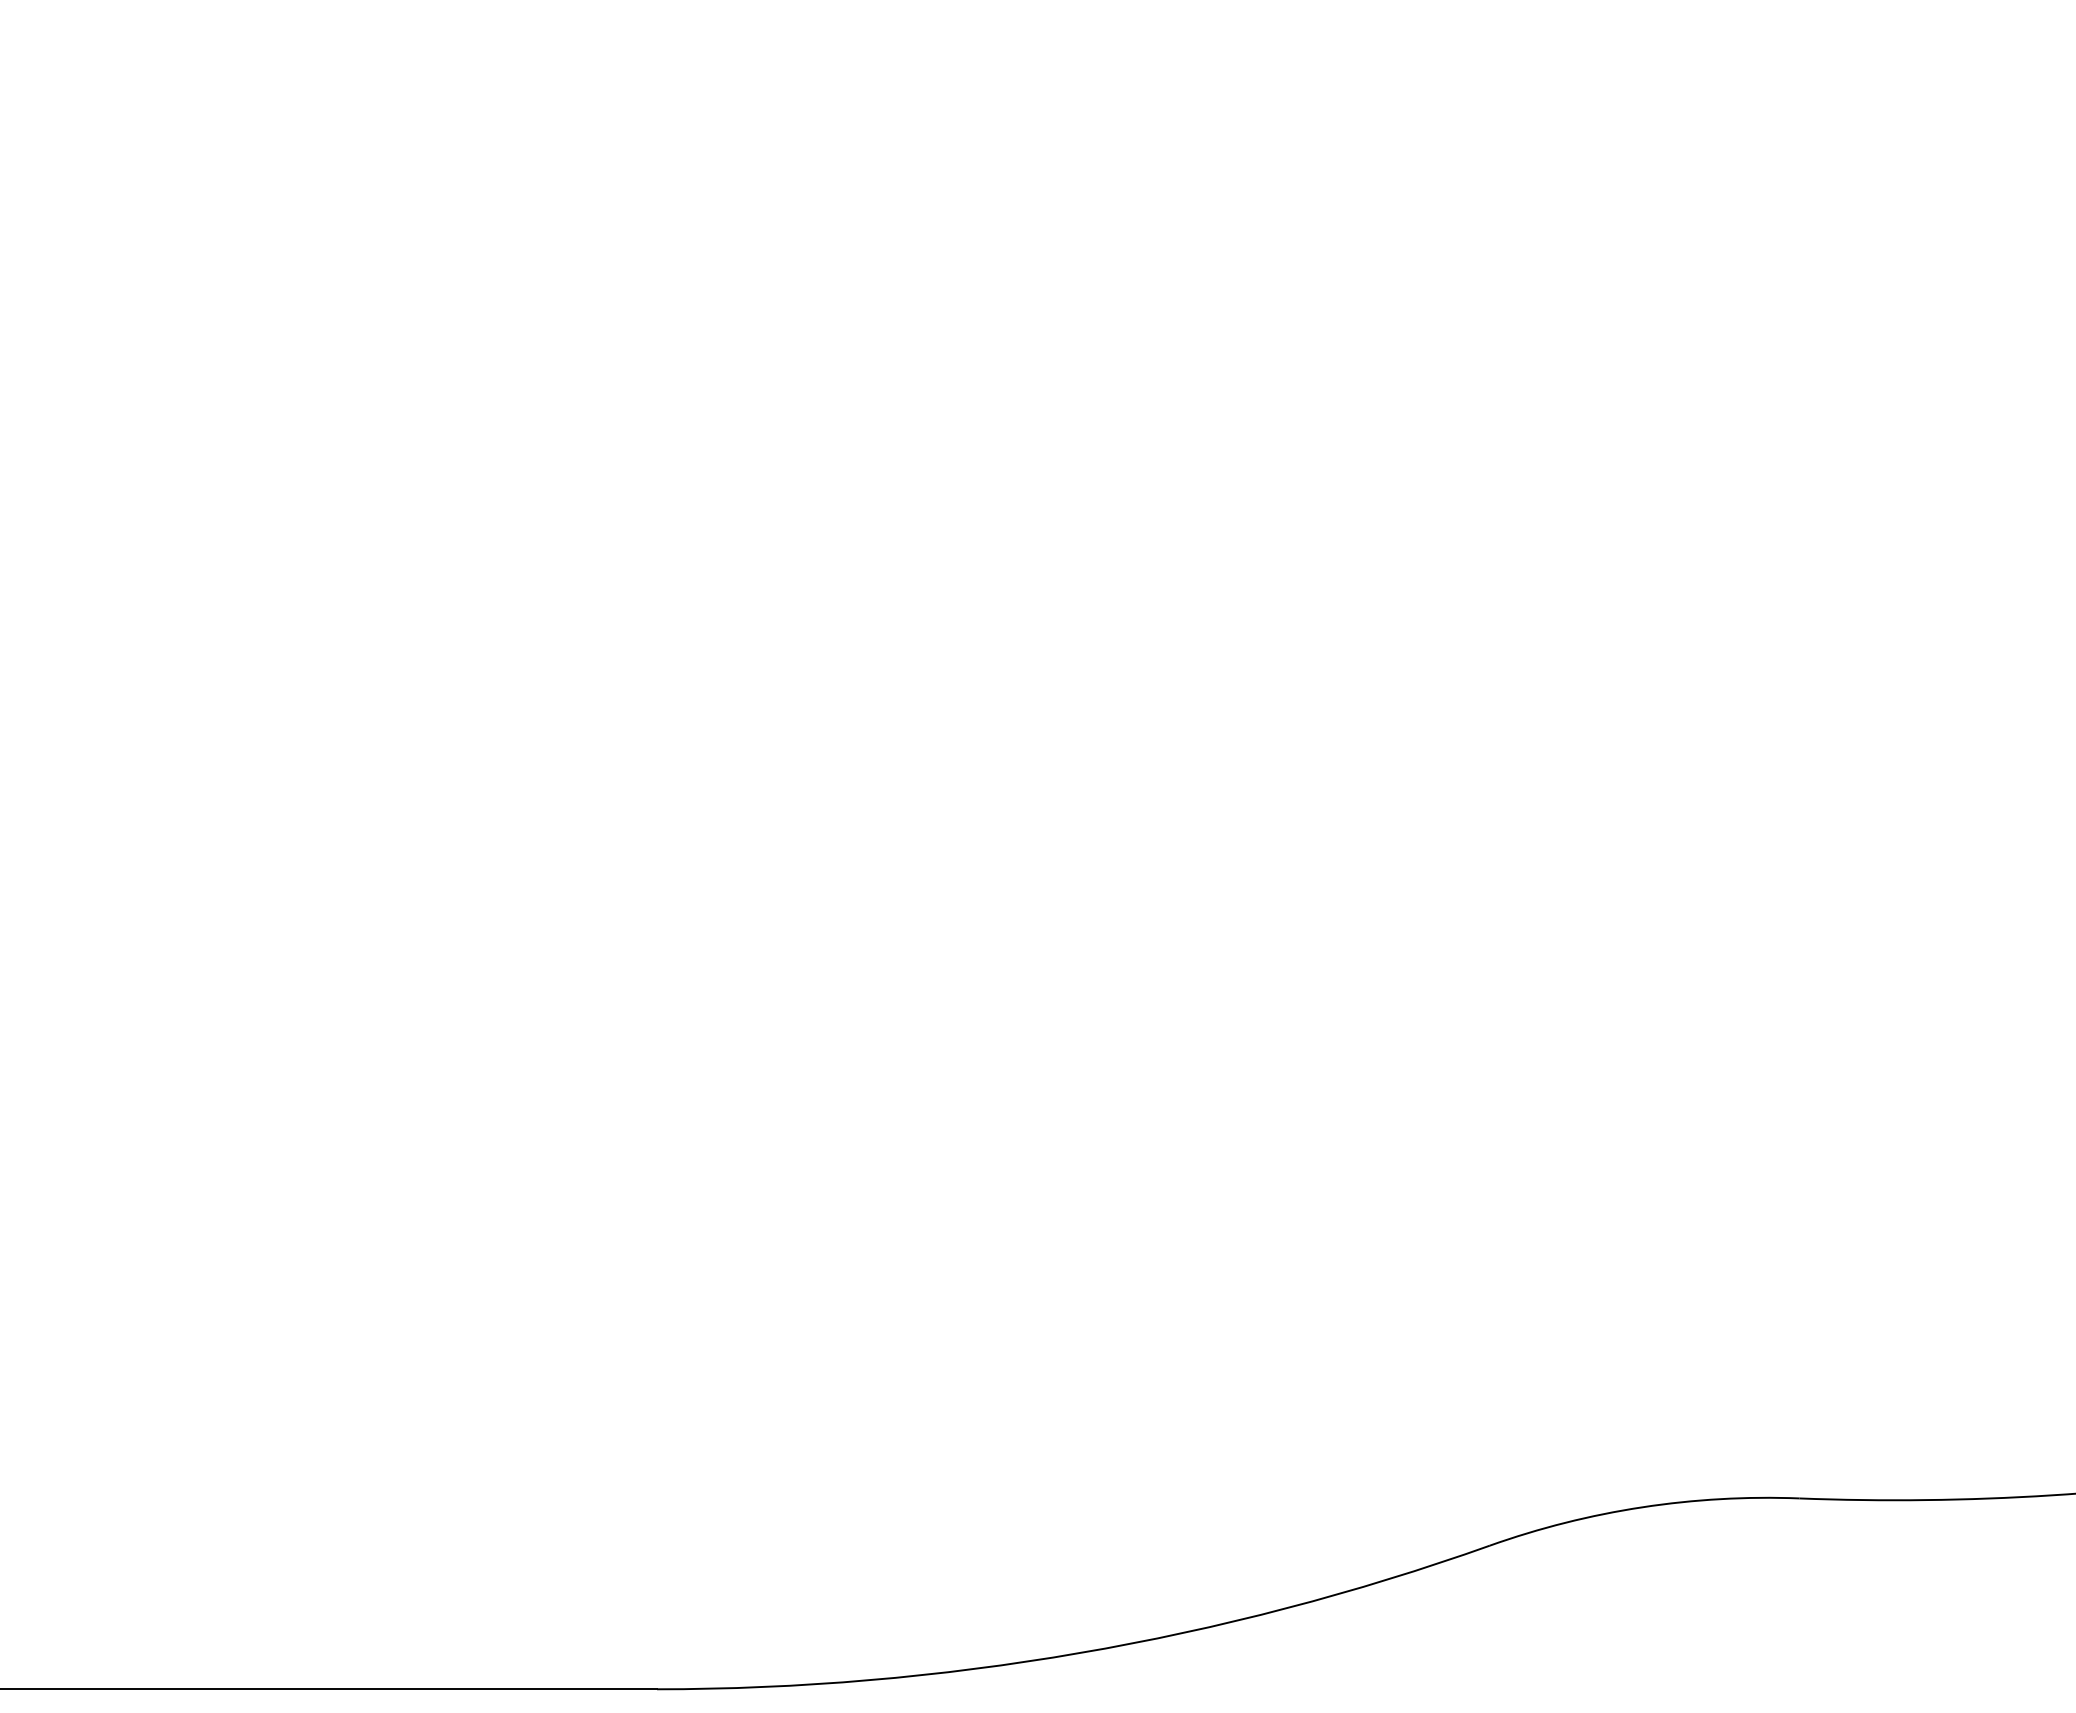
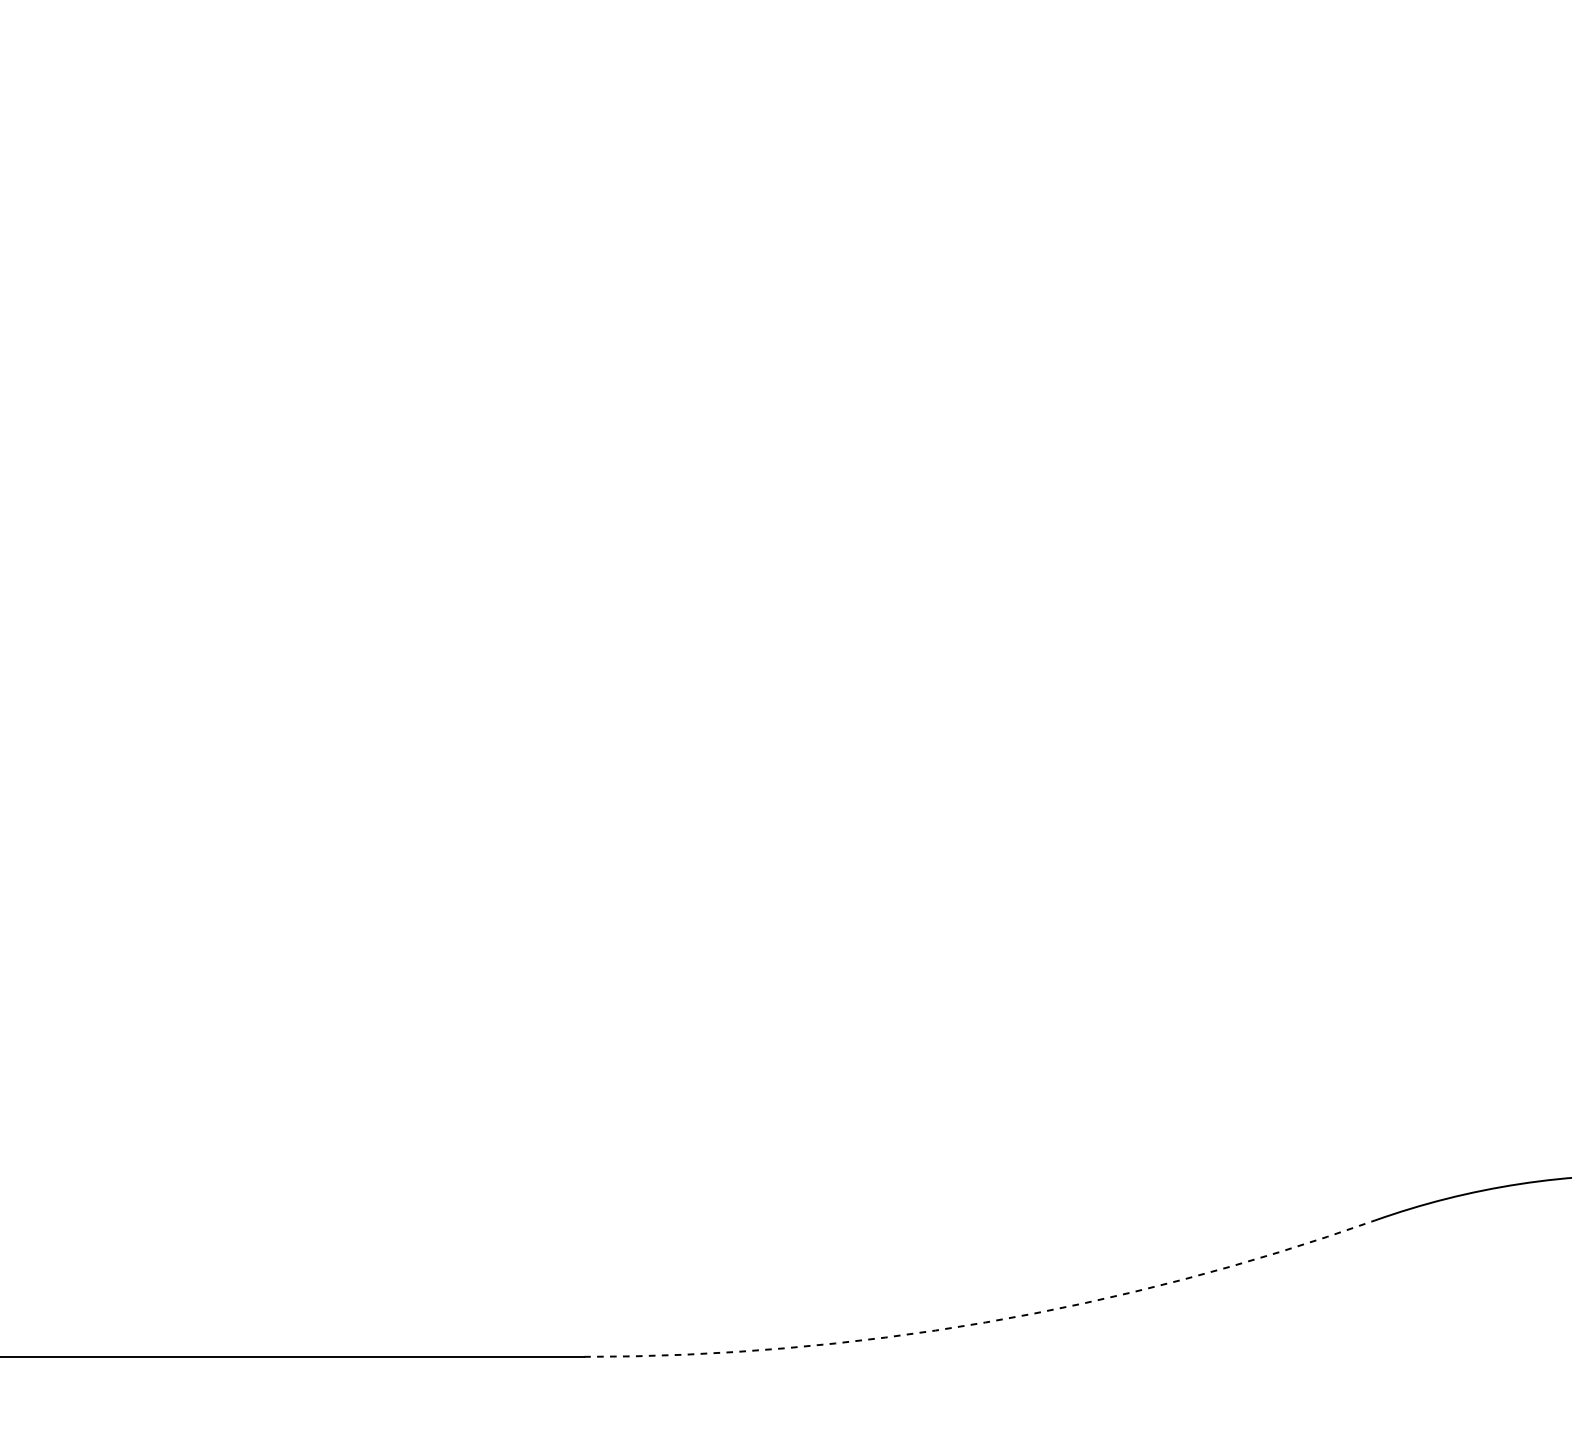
arc: (1079, 1653) -> (985, 1322), solid -> dashed

